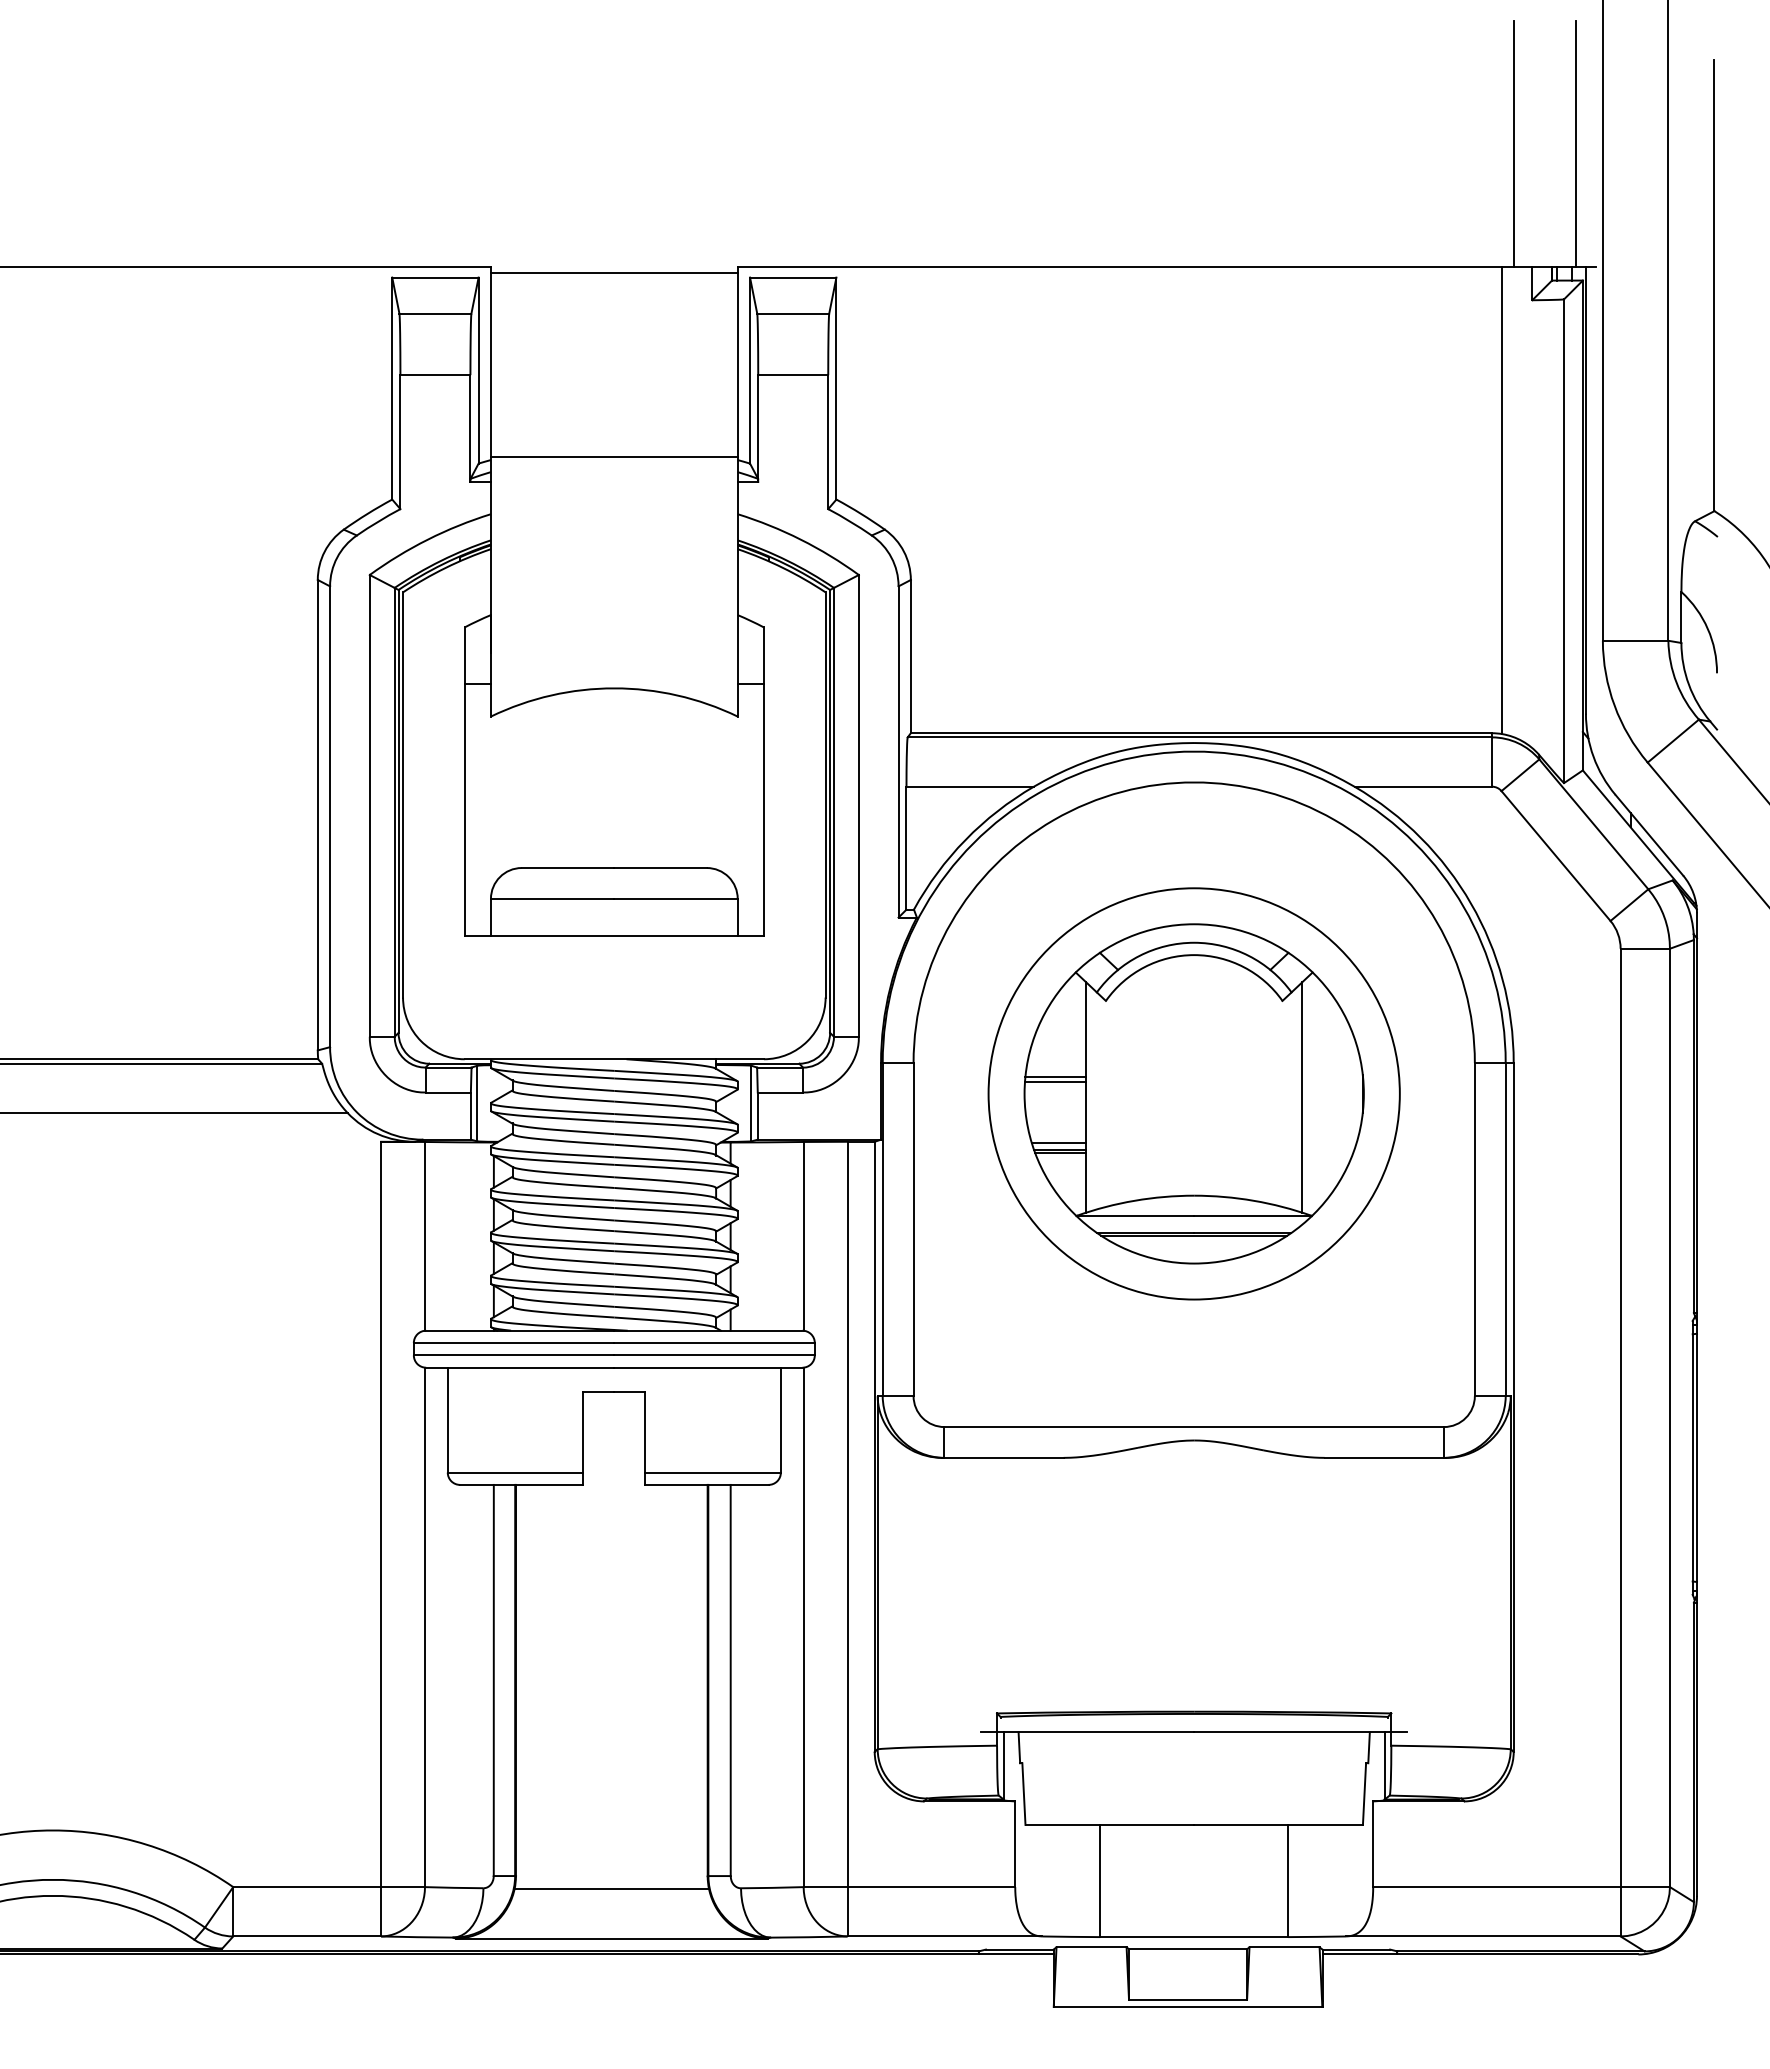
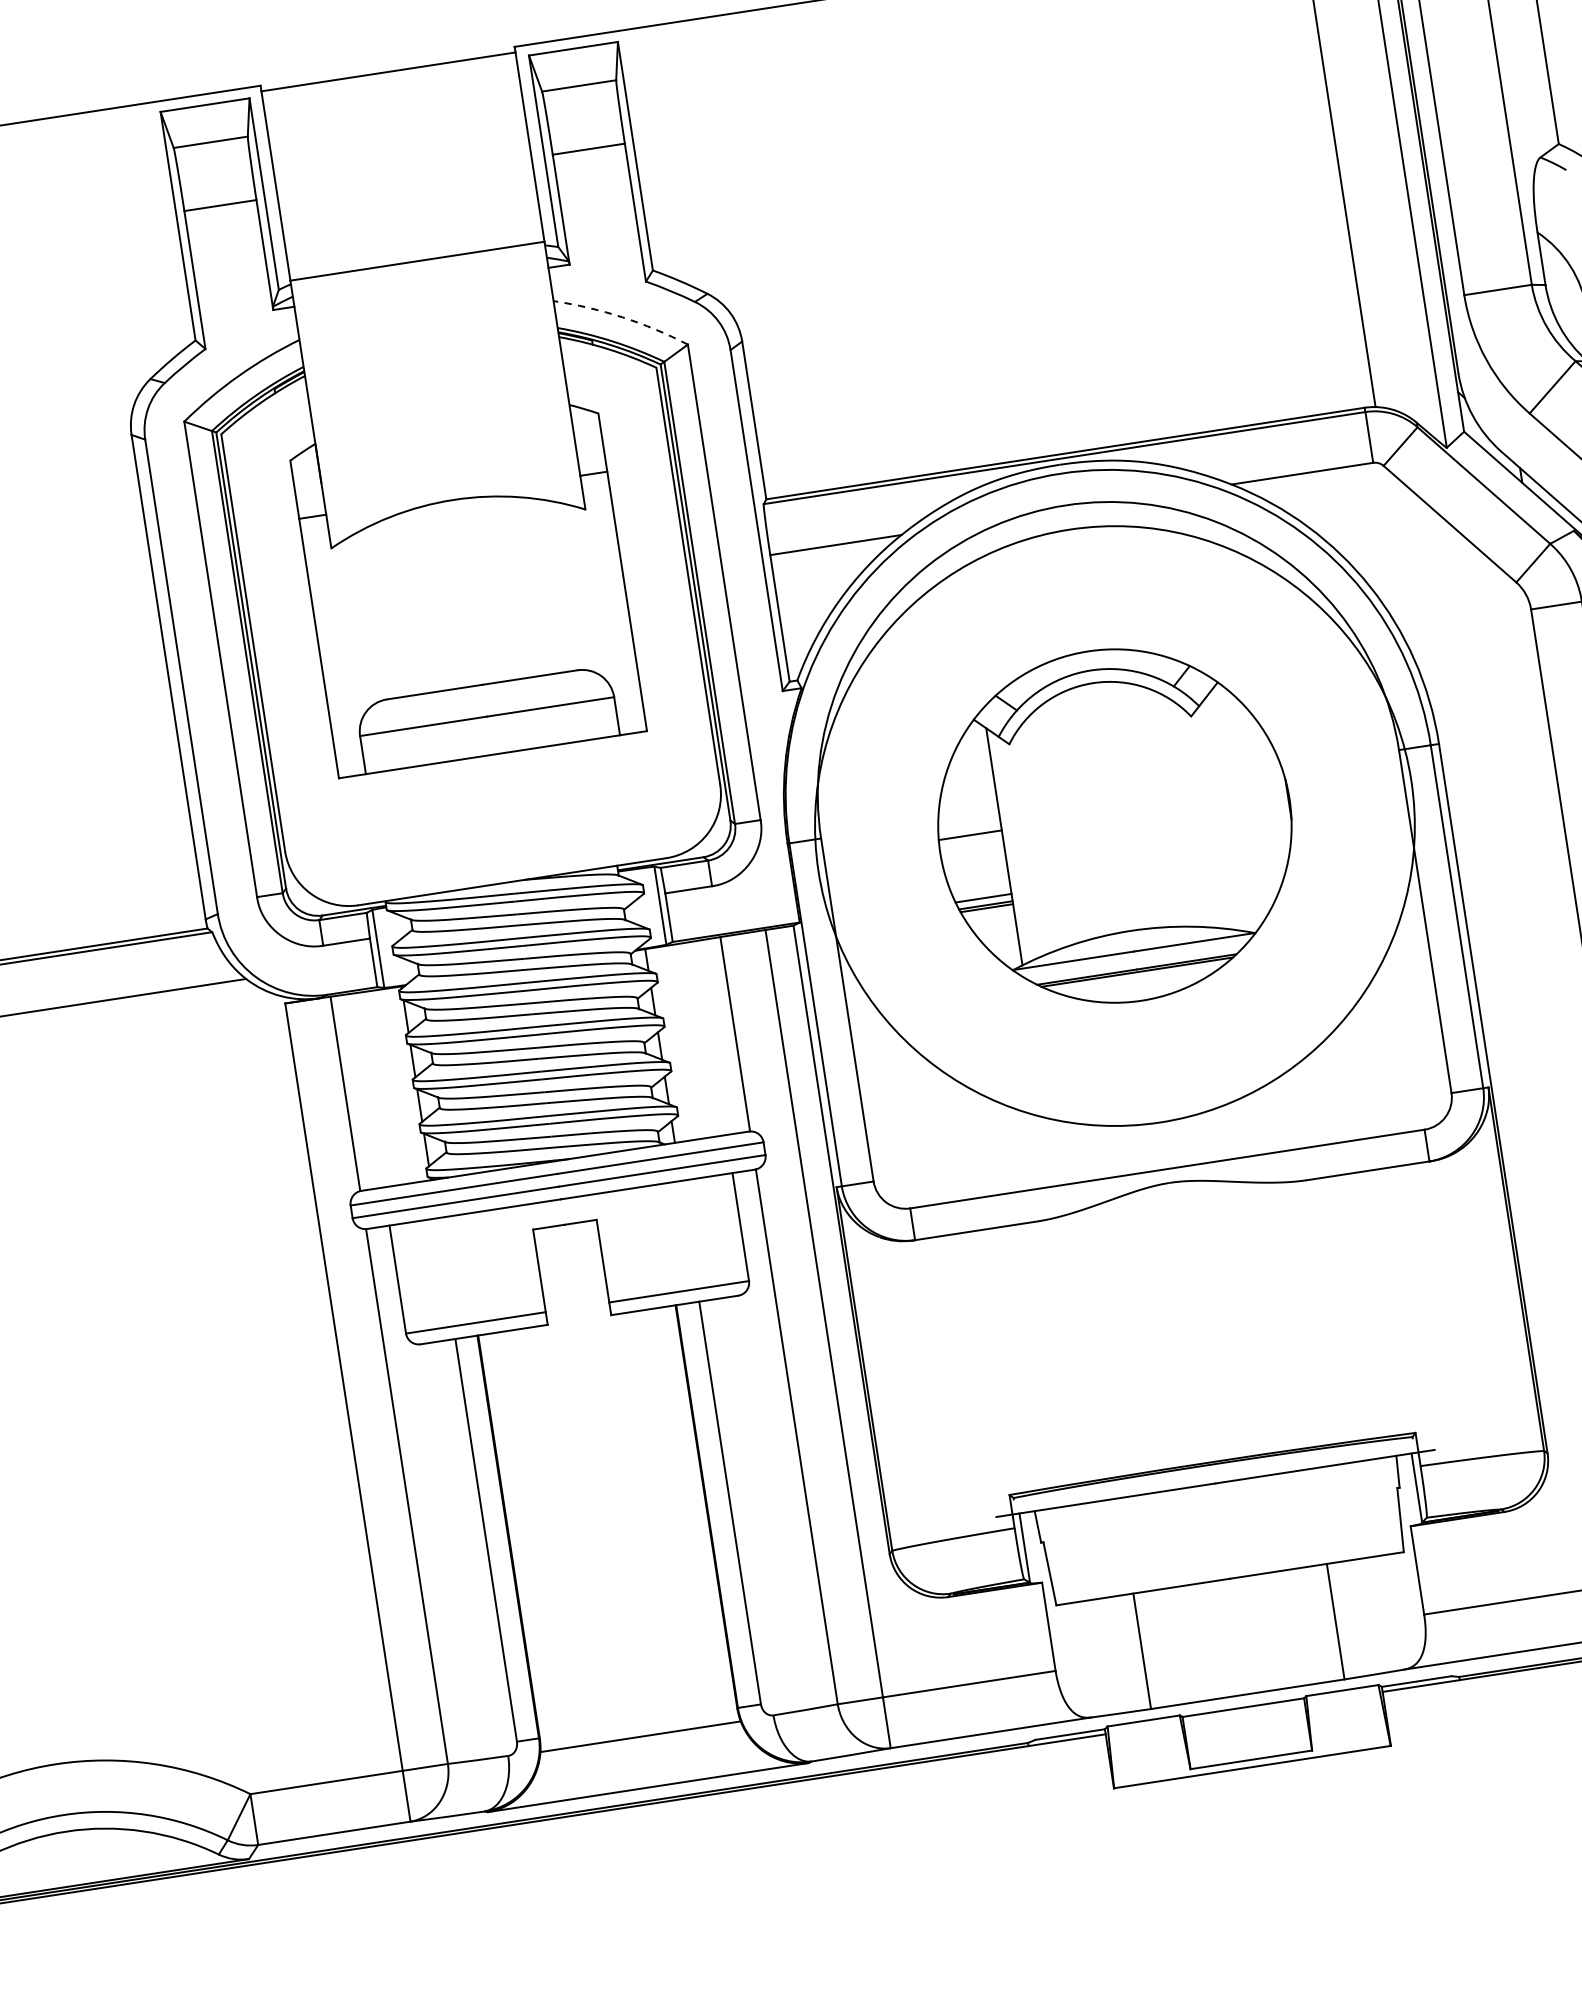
arc: (800, 539) -> (622, 317), solid -> dashed
line: (1055, 1077) -> (969, 831), removed
circle: (1193, 1093) -> (1114, 825), size x1.4
line: (1302, 1097) -> (1226, 812), removed

